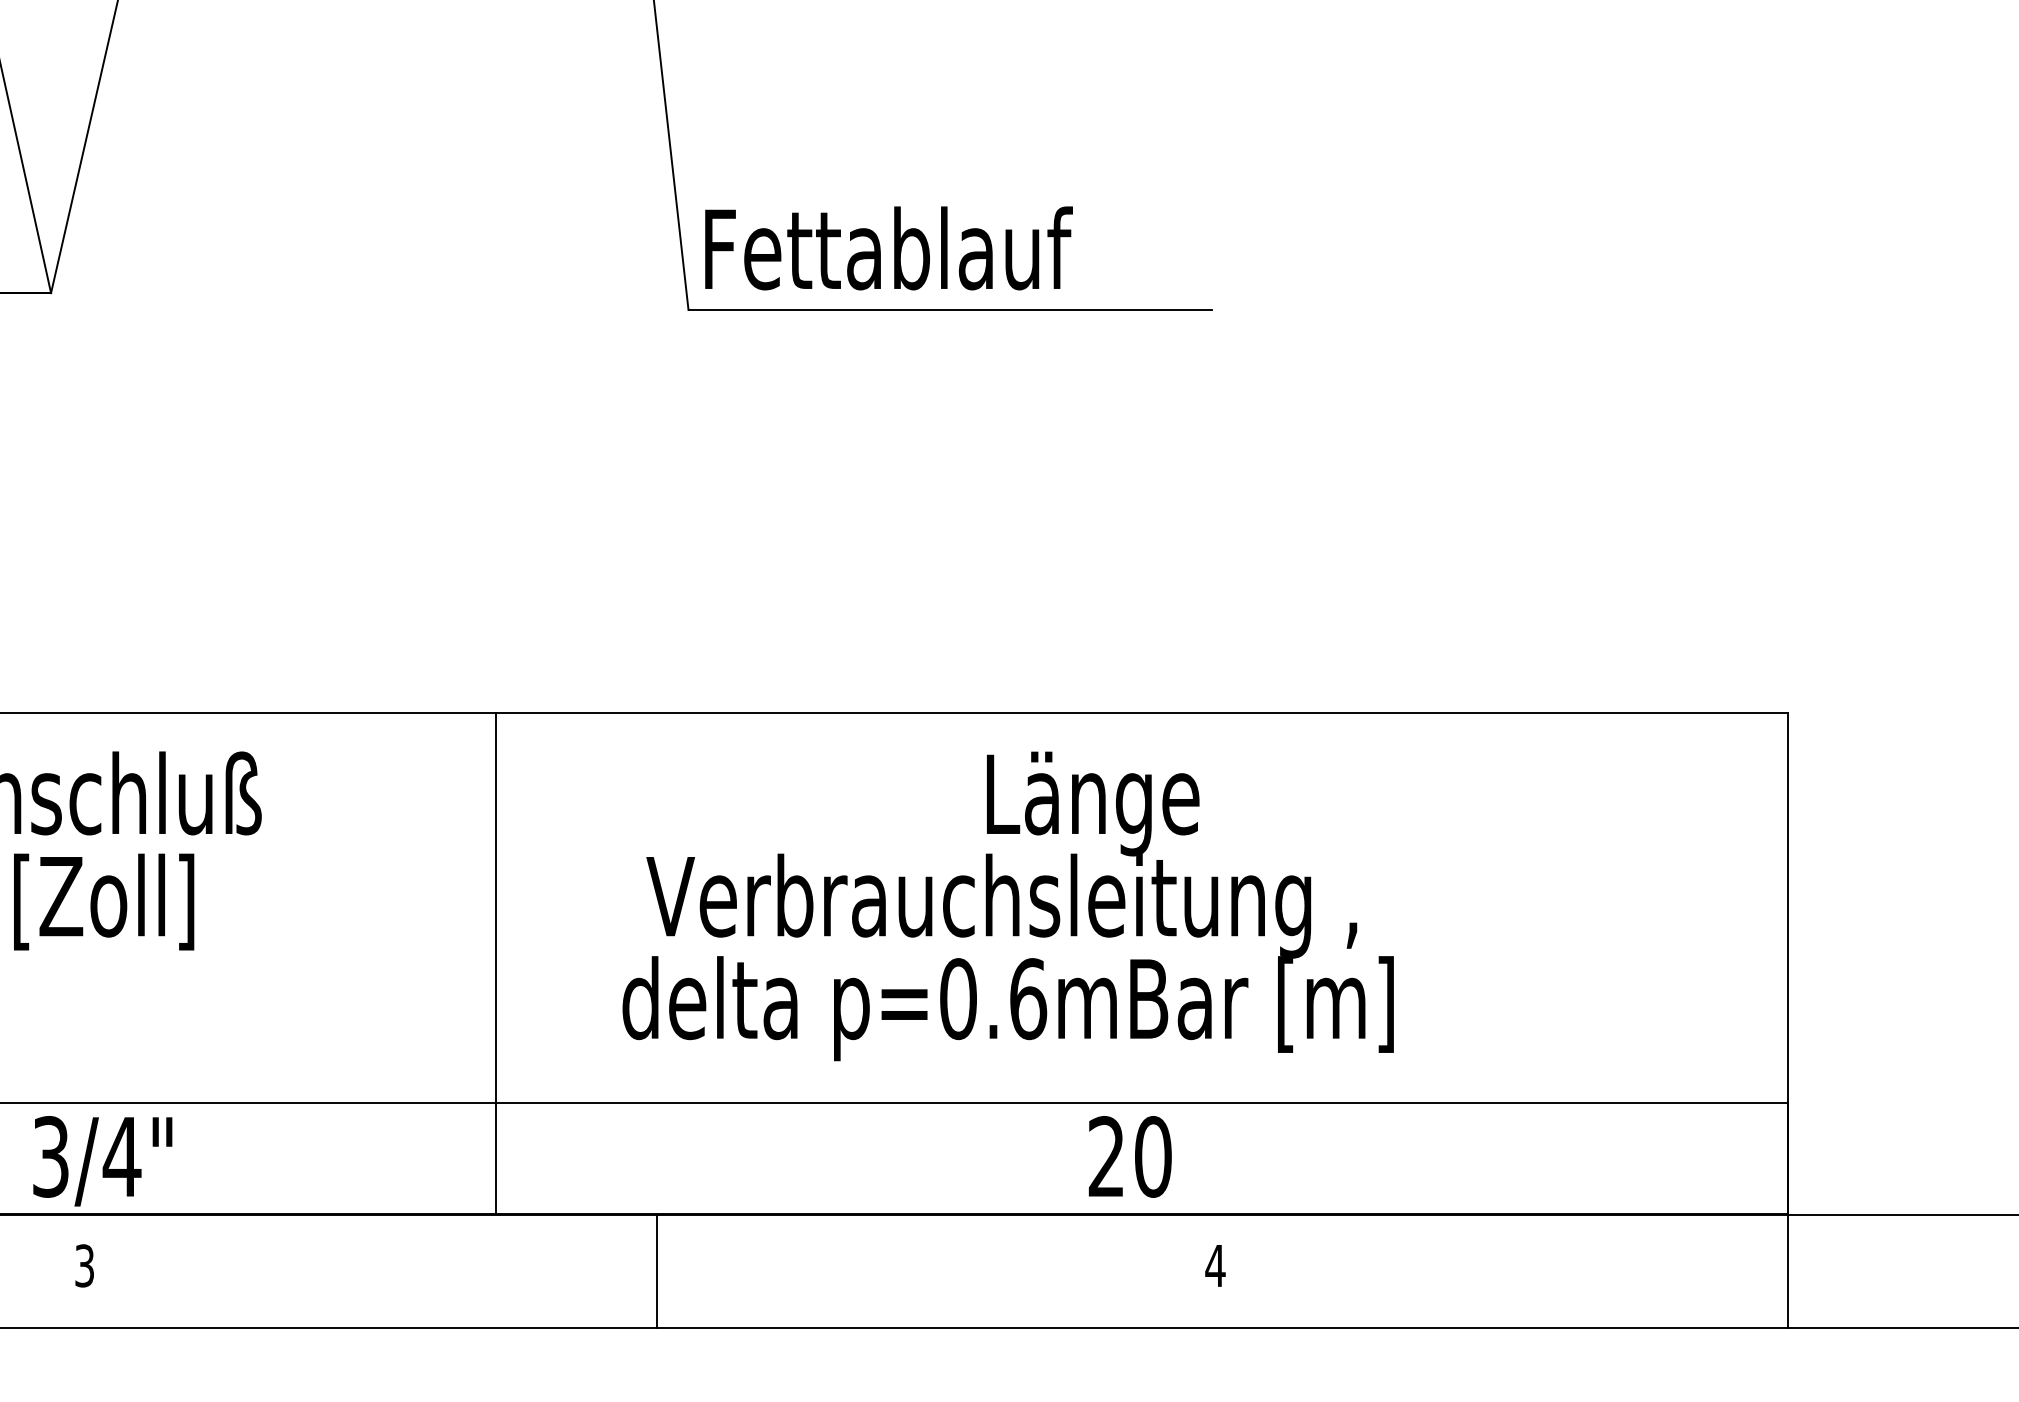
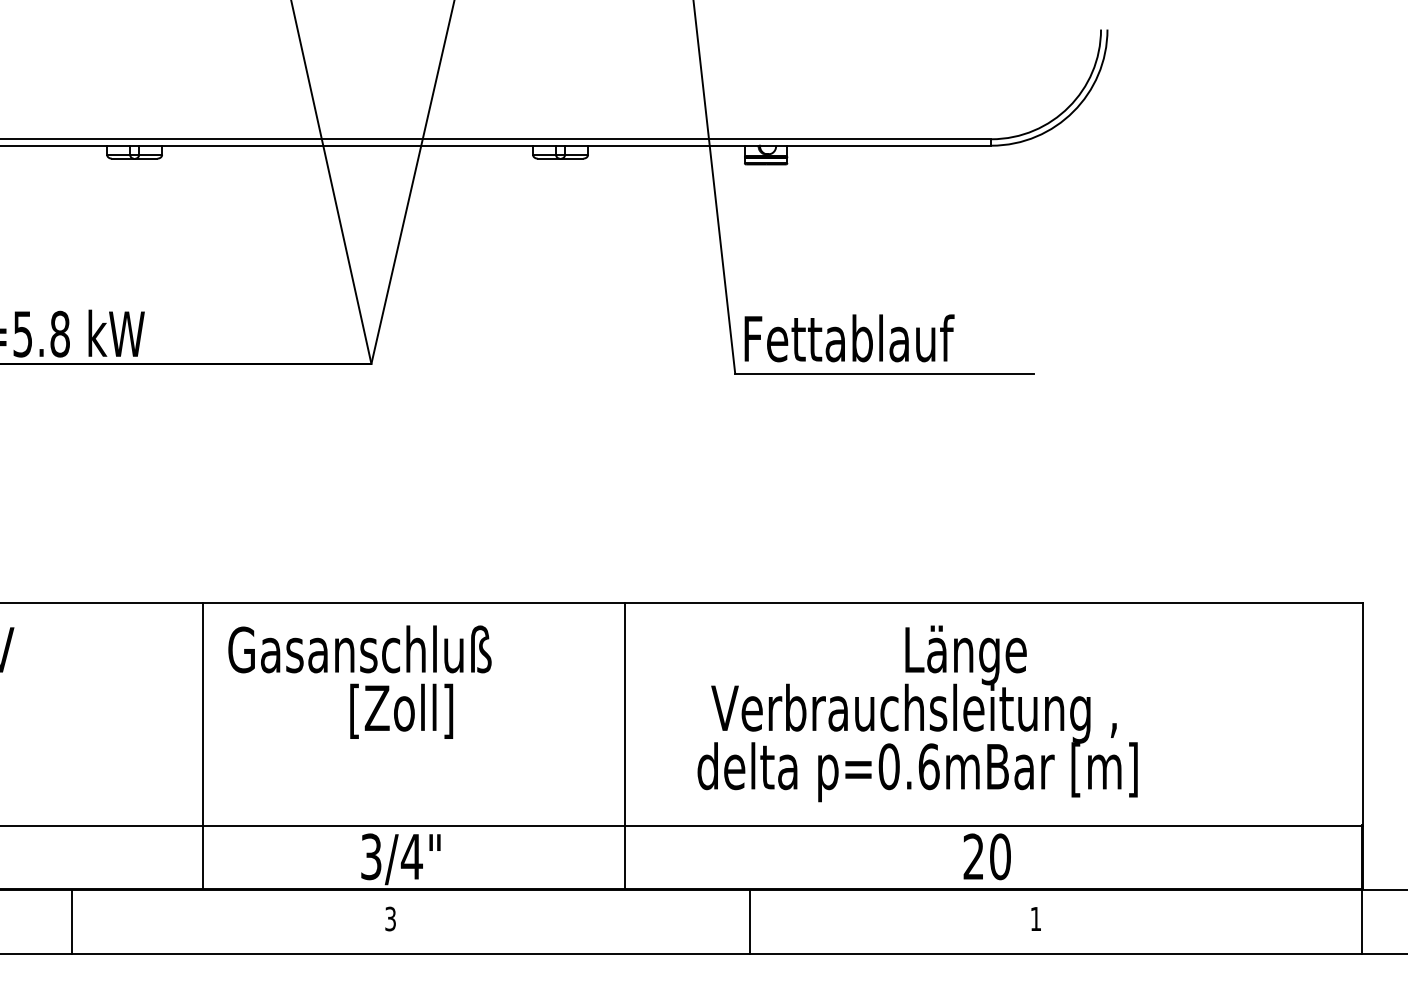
text: (1214, 1264) -> (1035, 918), 4 -> 1
line: (657, 1270) -> (750, 921), moved

